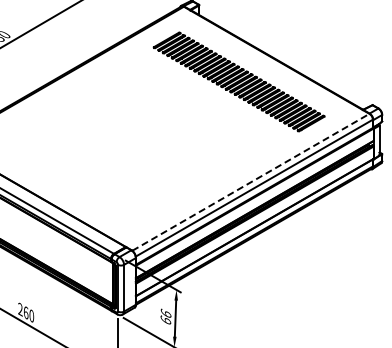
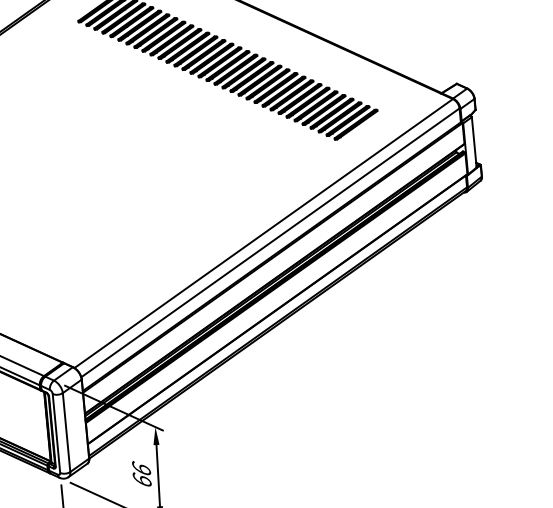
line: (250, 182) -> (263, 233), dashed -> solid

